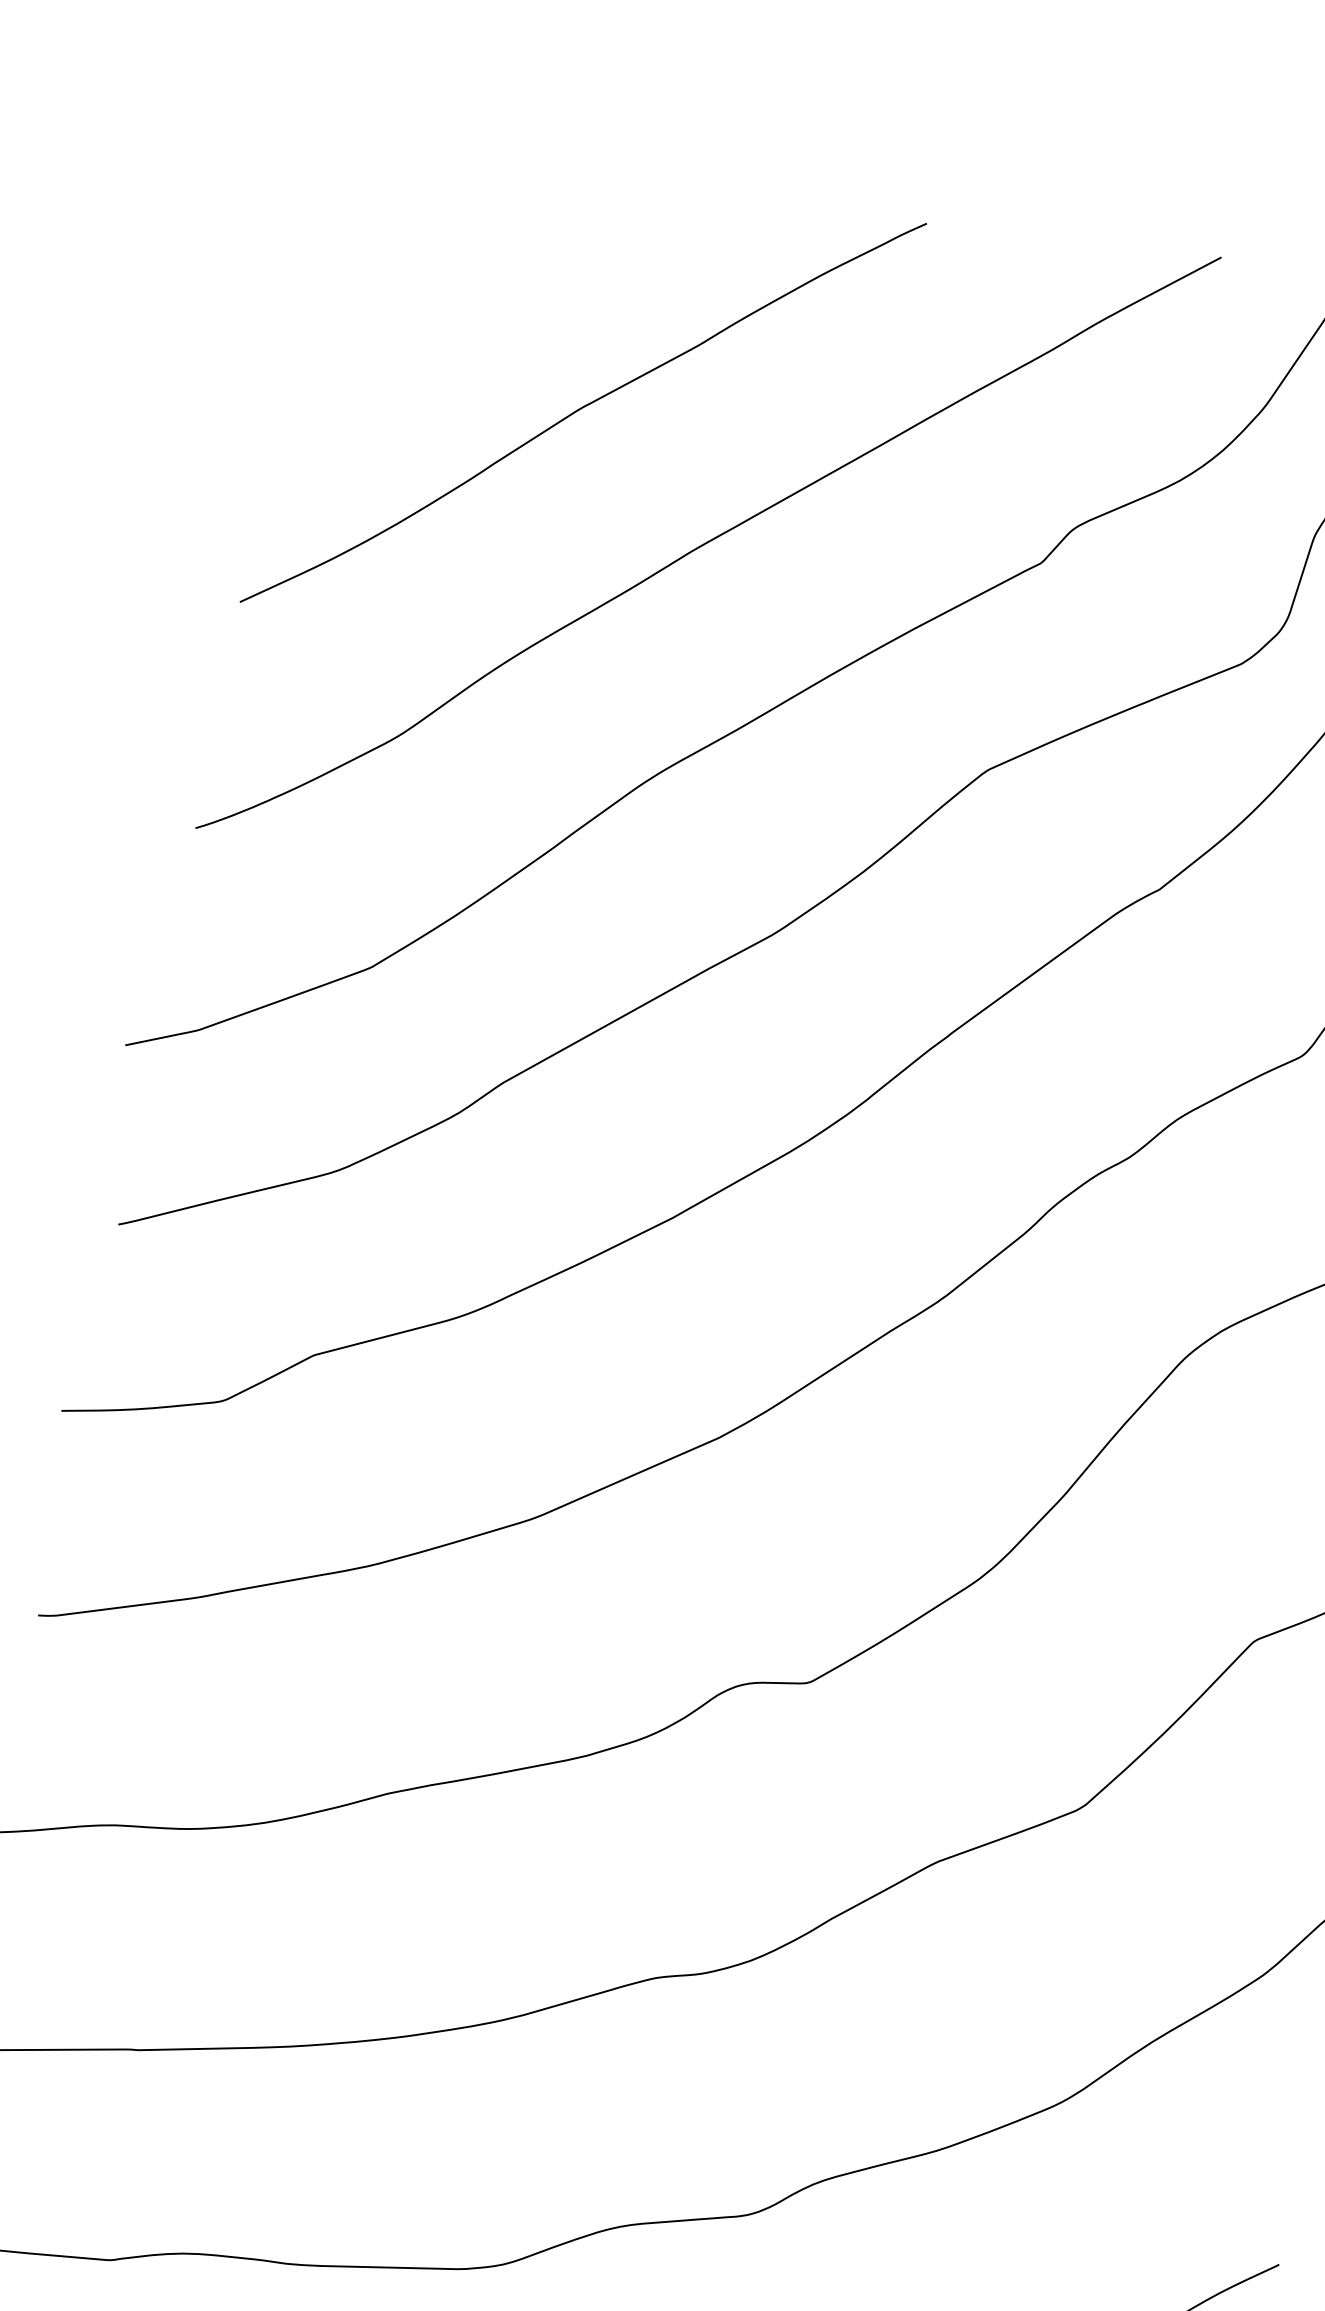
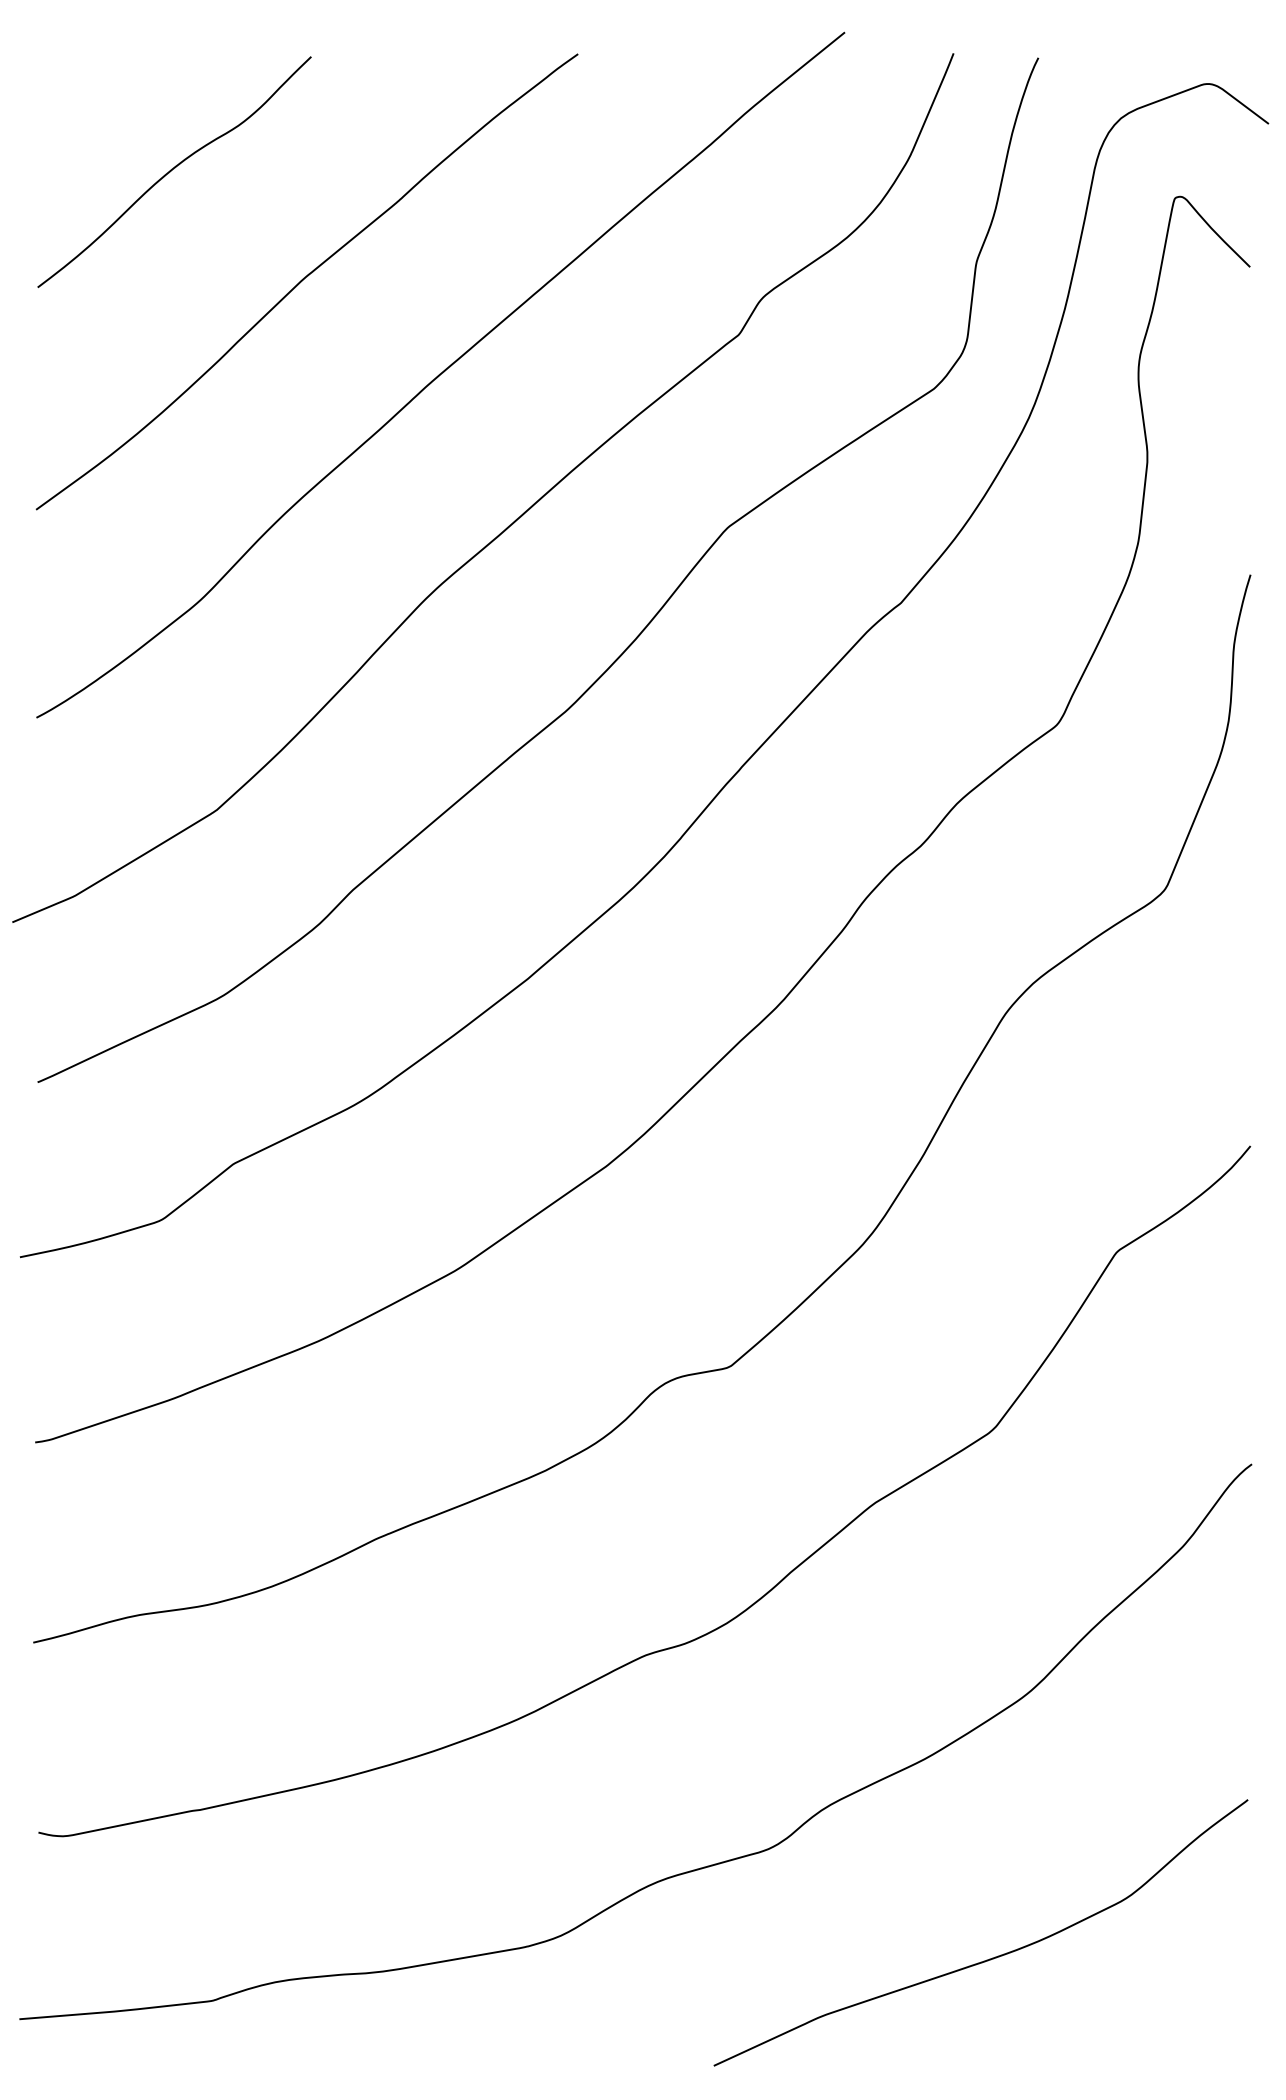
curve: (462, 261) -> (173, 169), added

